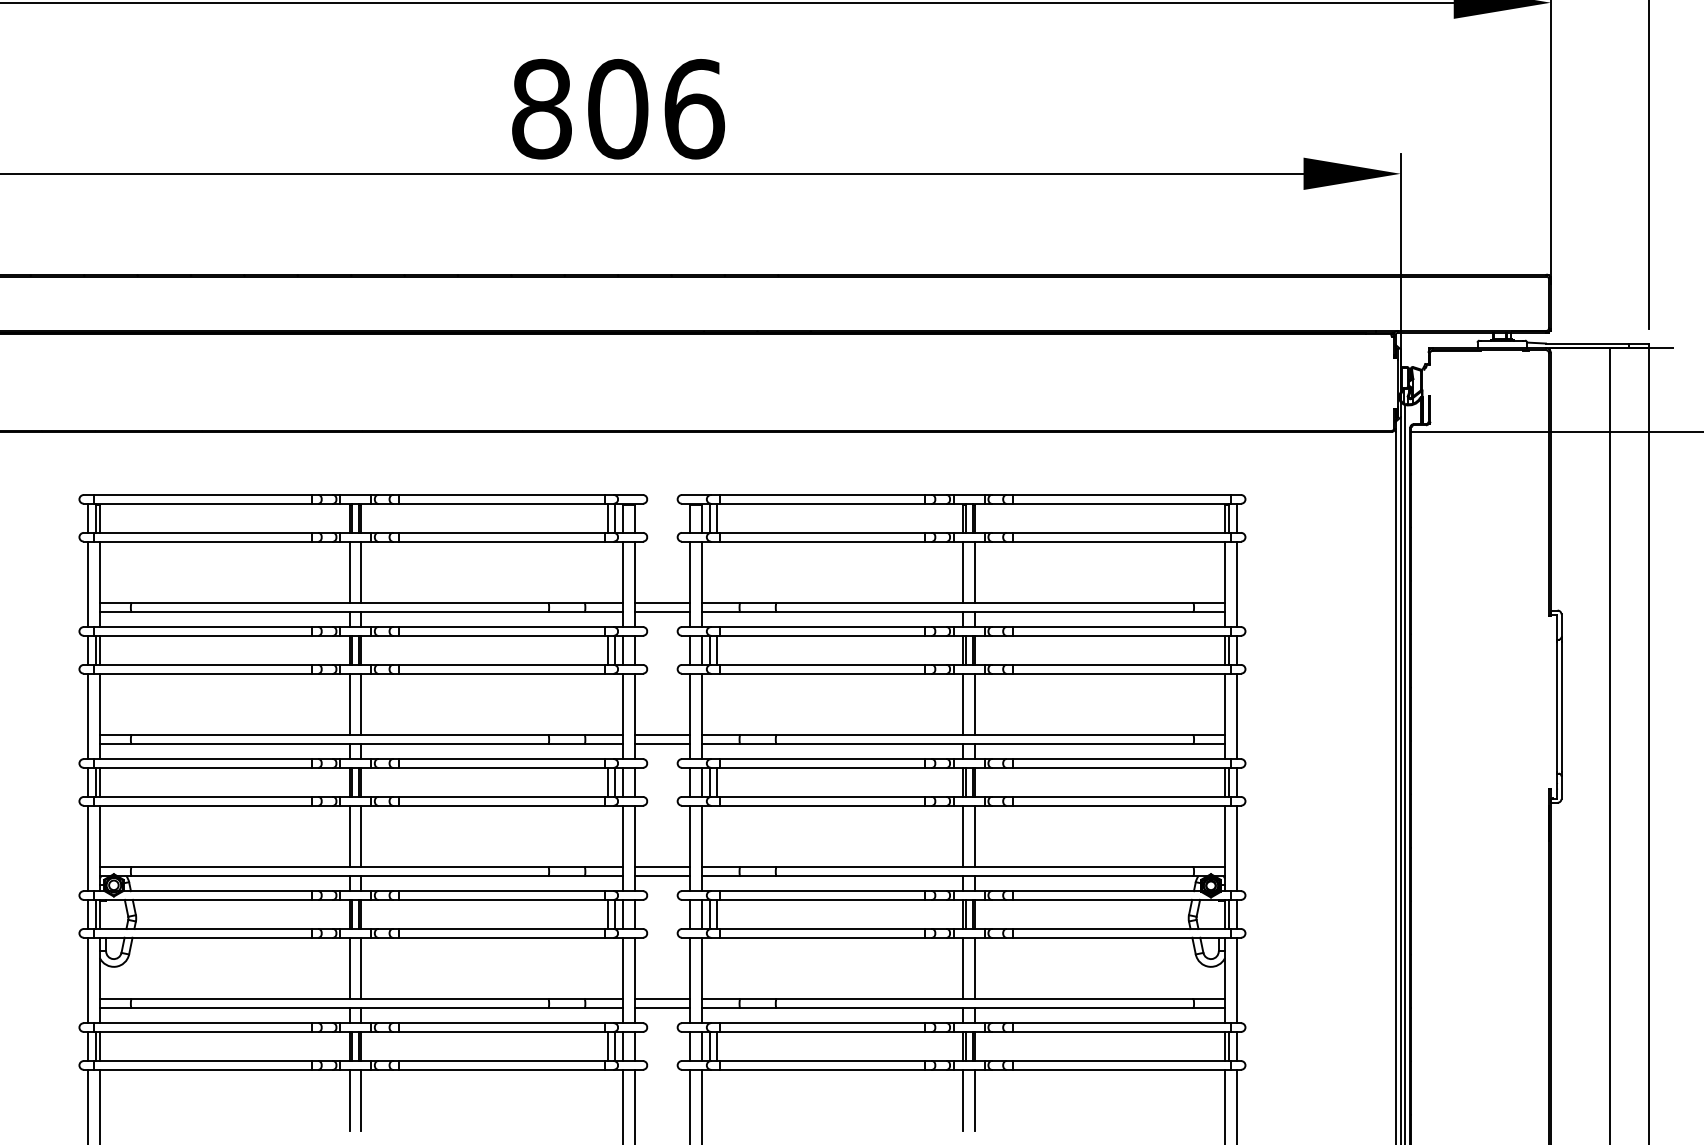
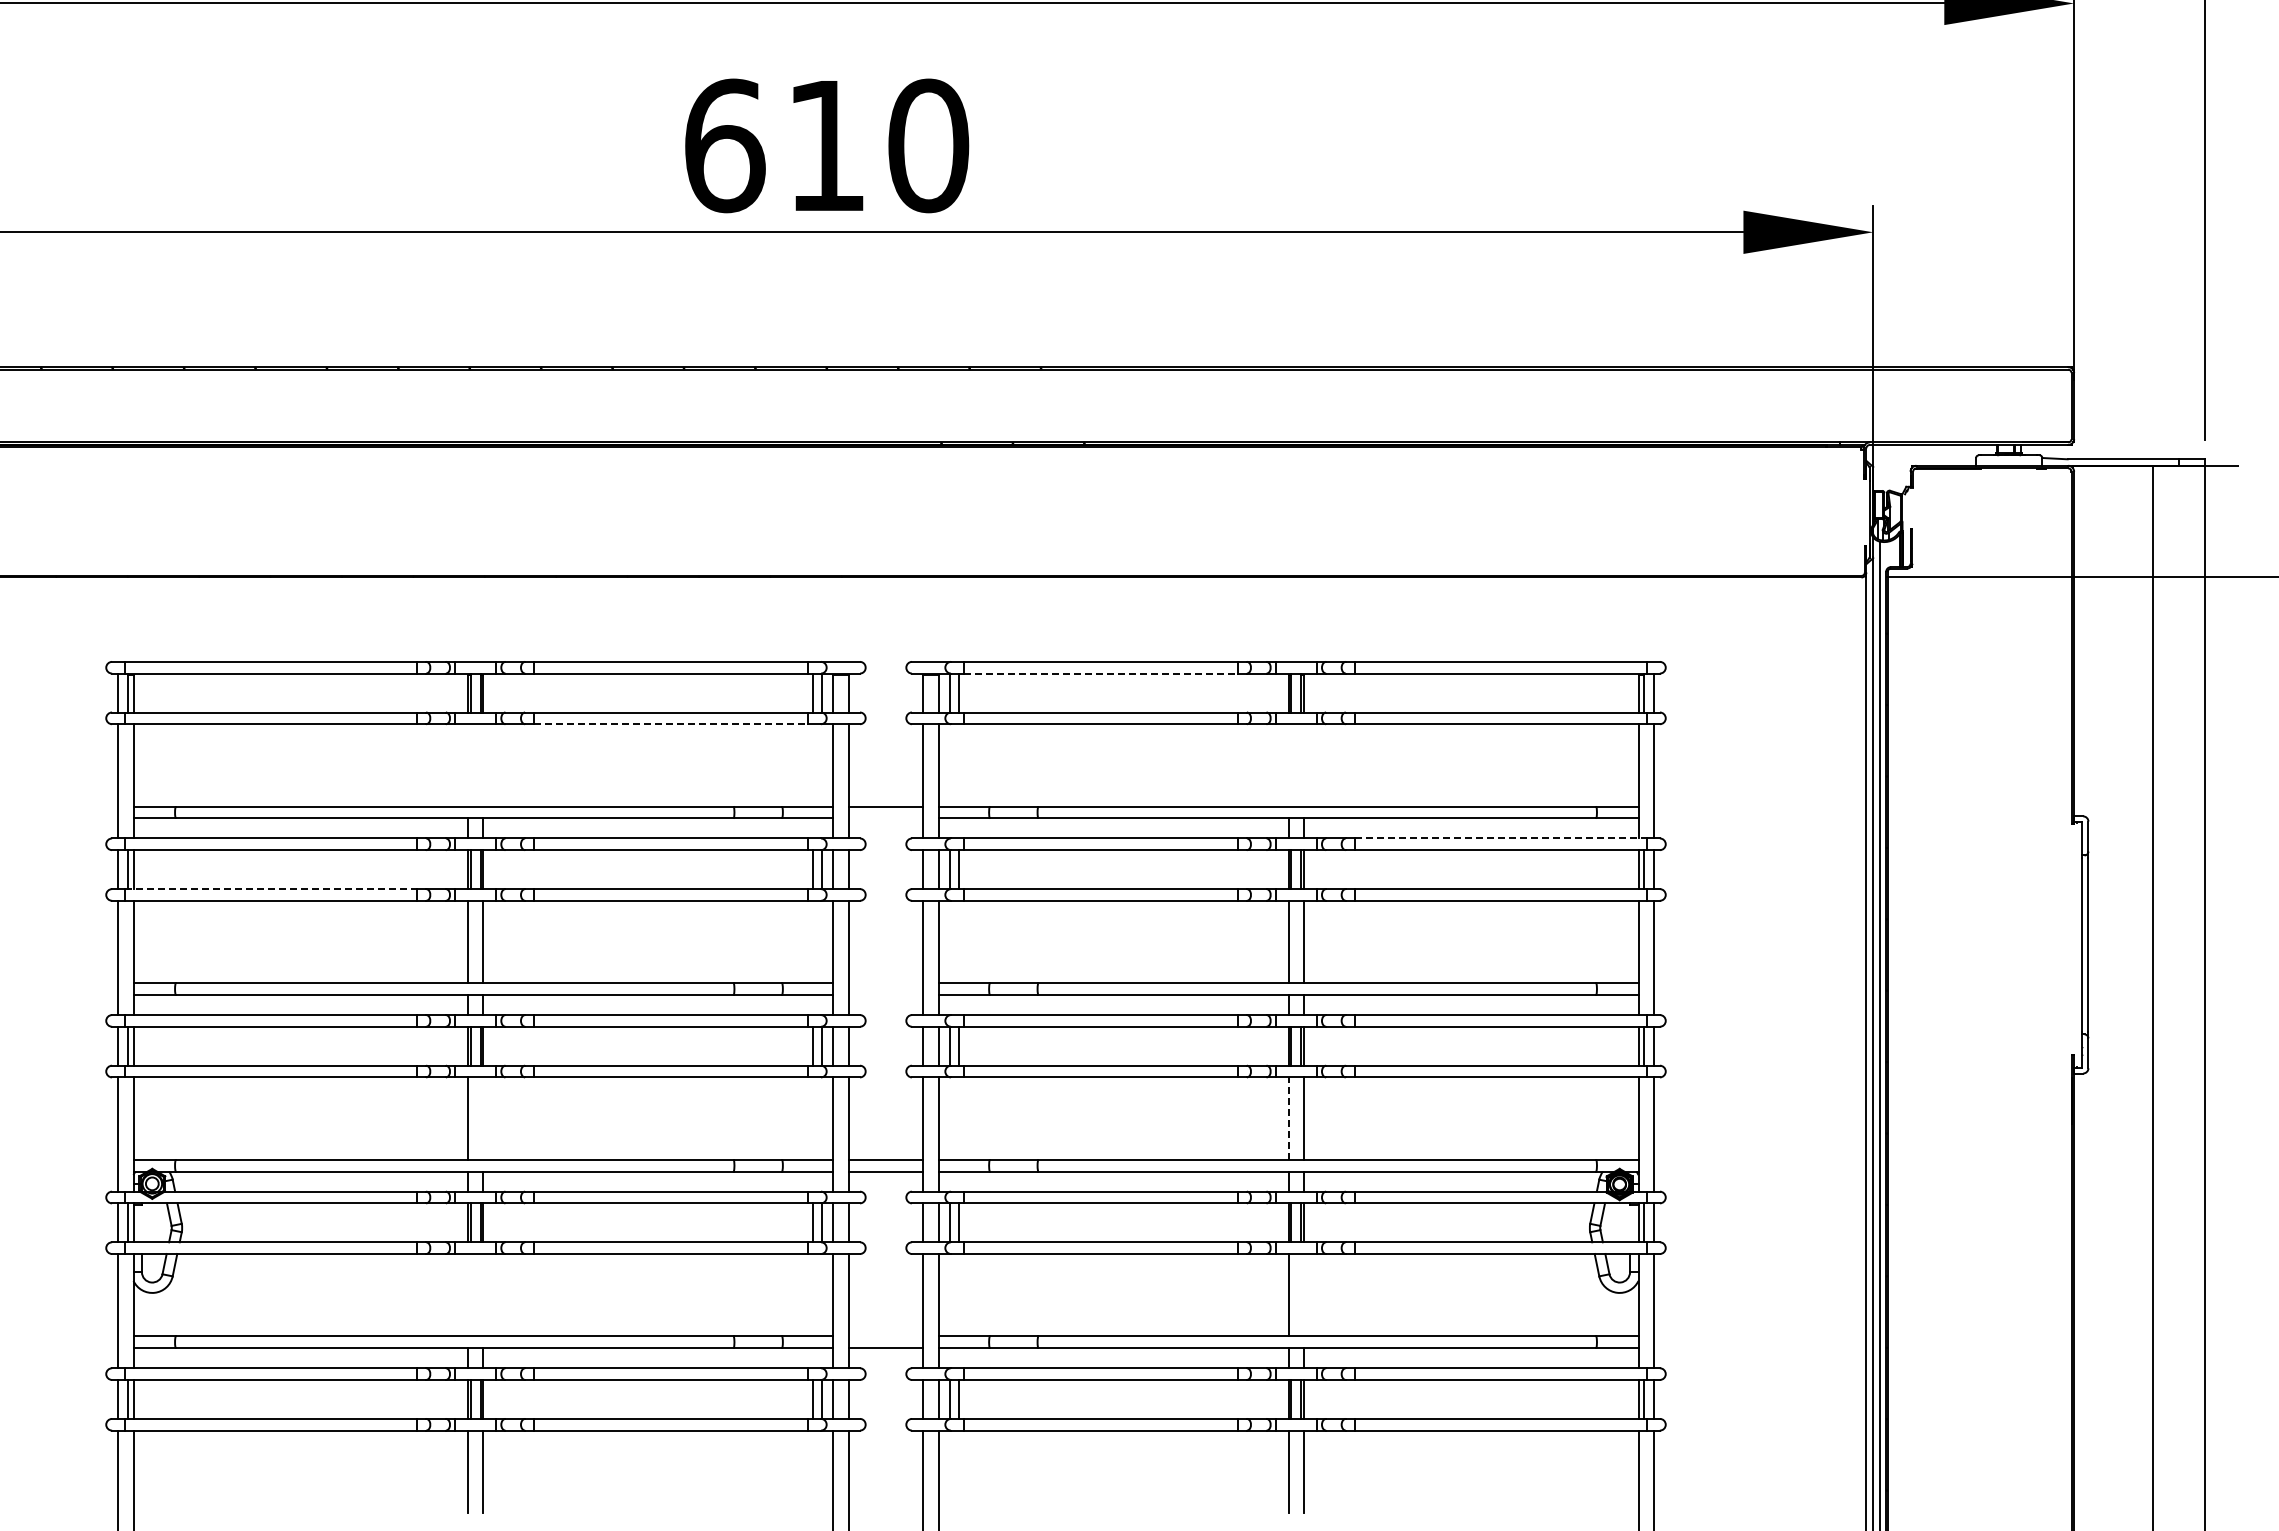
text: (617, 108) -> (826, 145), 806 -> 610
line: (823, 503) -> (1101, 673), solid -> dashed
line: (502, 541) -> (671, 724), solid -> dashed
line: (349, 572) -> (467, 765), removed
line: (361, 572) -> (483, 765), removed
line: (963, 572) -> (1288, 765), removed
line: (975, 572) -> (1304, 765), removed
line: (662, 612) -> (885, 818), removed
line: (1121, 627) -> (1500, 838), solid -> dashed
line: (202, 665) -> (271, 889), solid -> dashed
line: (662, 735) -> (885, 983), removed
line: (662, 743) -> (885, 994), removed
line: (361, 836) -> (483, 1118), removed
line: (963, 836) -> (1288, 1118), solid -> dashed
line: (349, 968) -> (467, 1295), removed
line: (361, 968) -> (483, 1295), removed
line: (975, 968) -> (1304, 1295), removed
line: (662, 999) -> (885, 1336), removed

